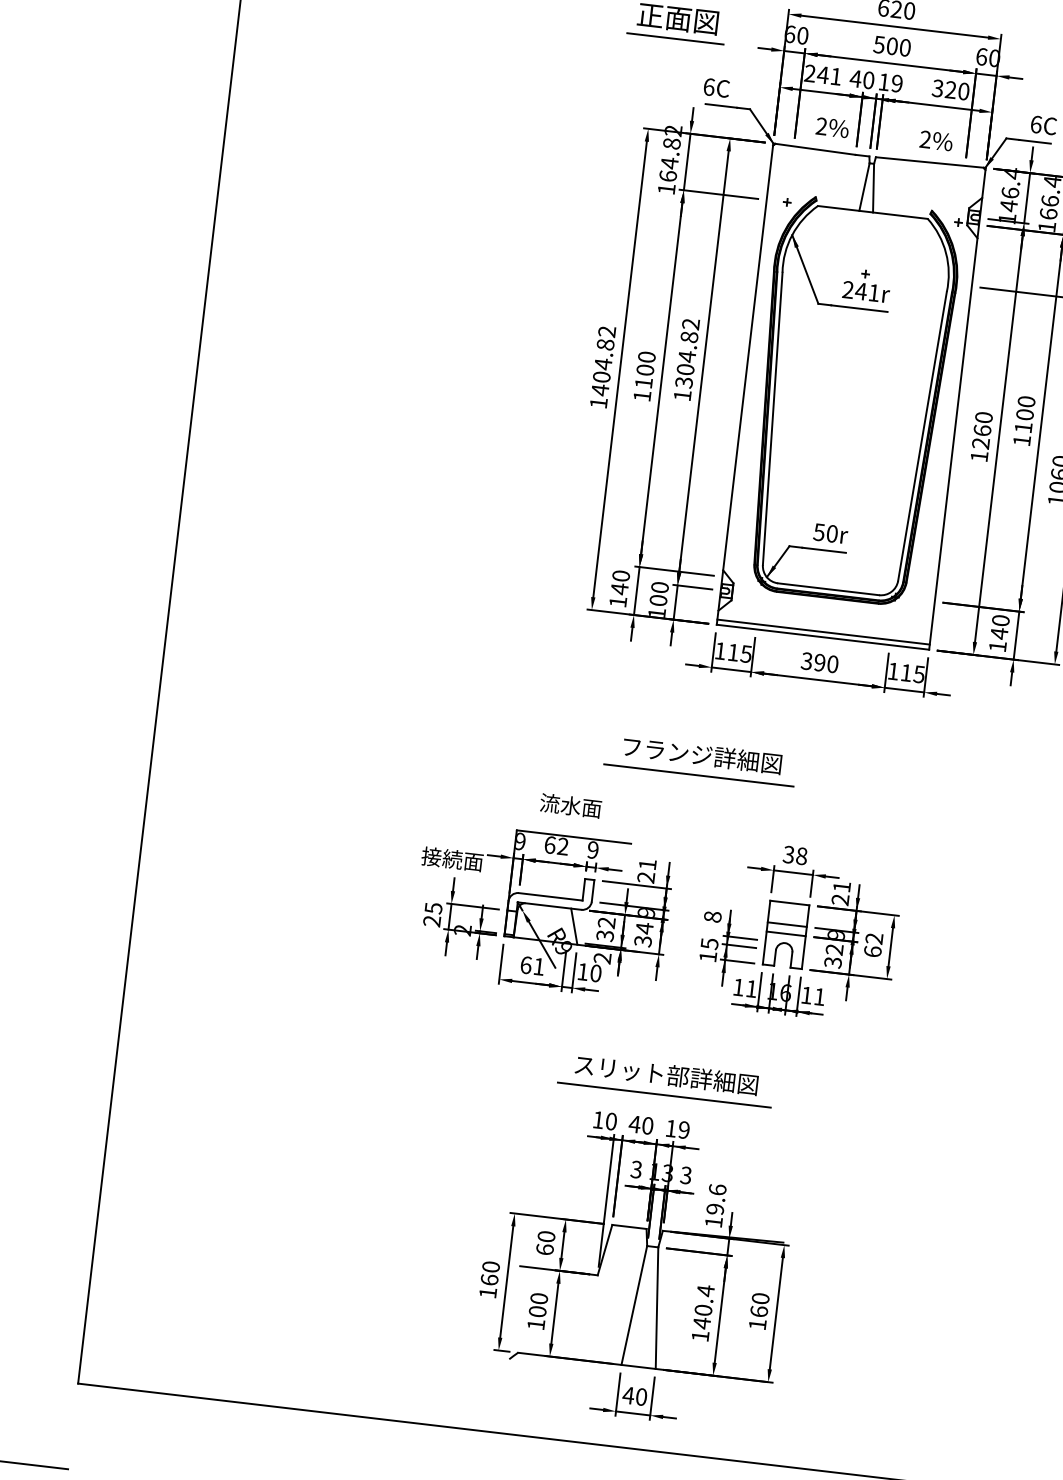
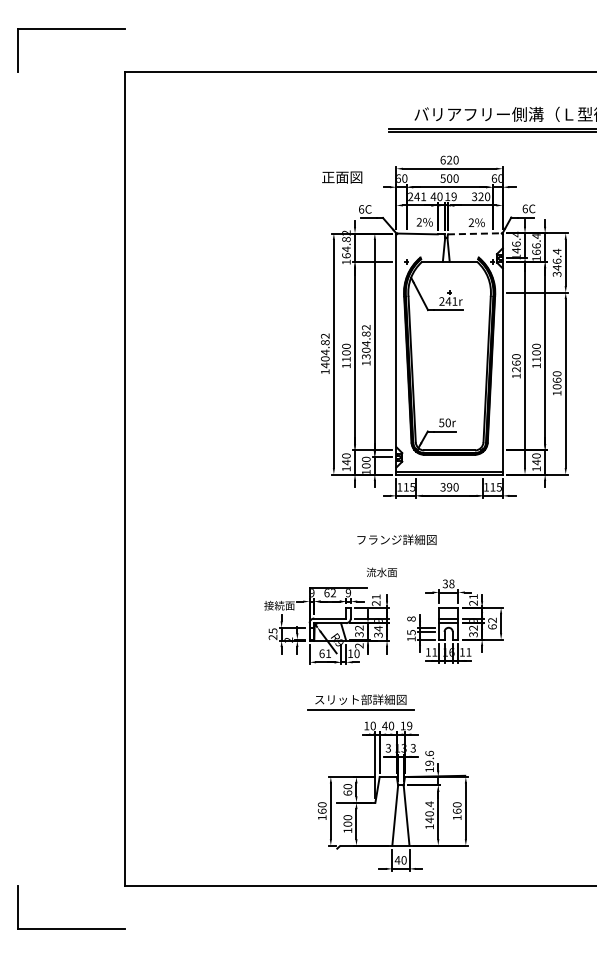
line: (674, 38) -> (341, 187), removed
line: (931, 161) -> (475, 233), solid -> dashed
line: (697, 774) -> (395, 549), removed
text: (572, 806) -> (382, 572), moved
part: (665, 1080) -> (360, 702), moved

